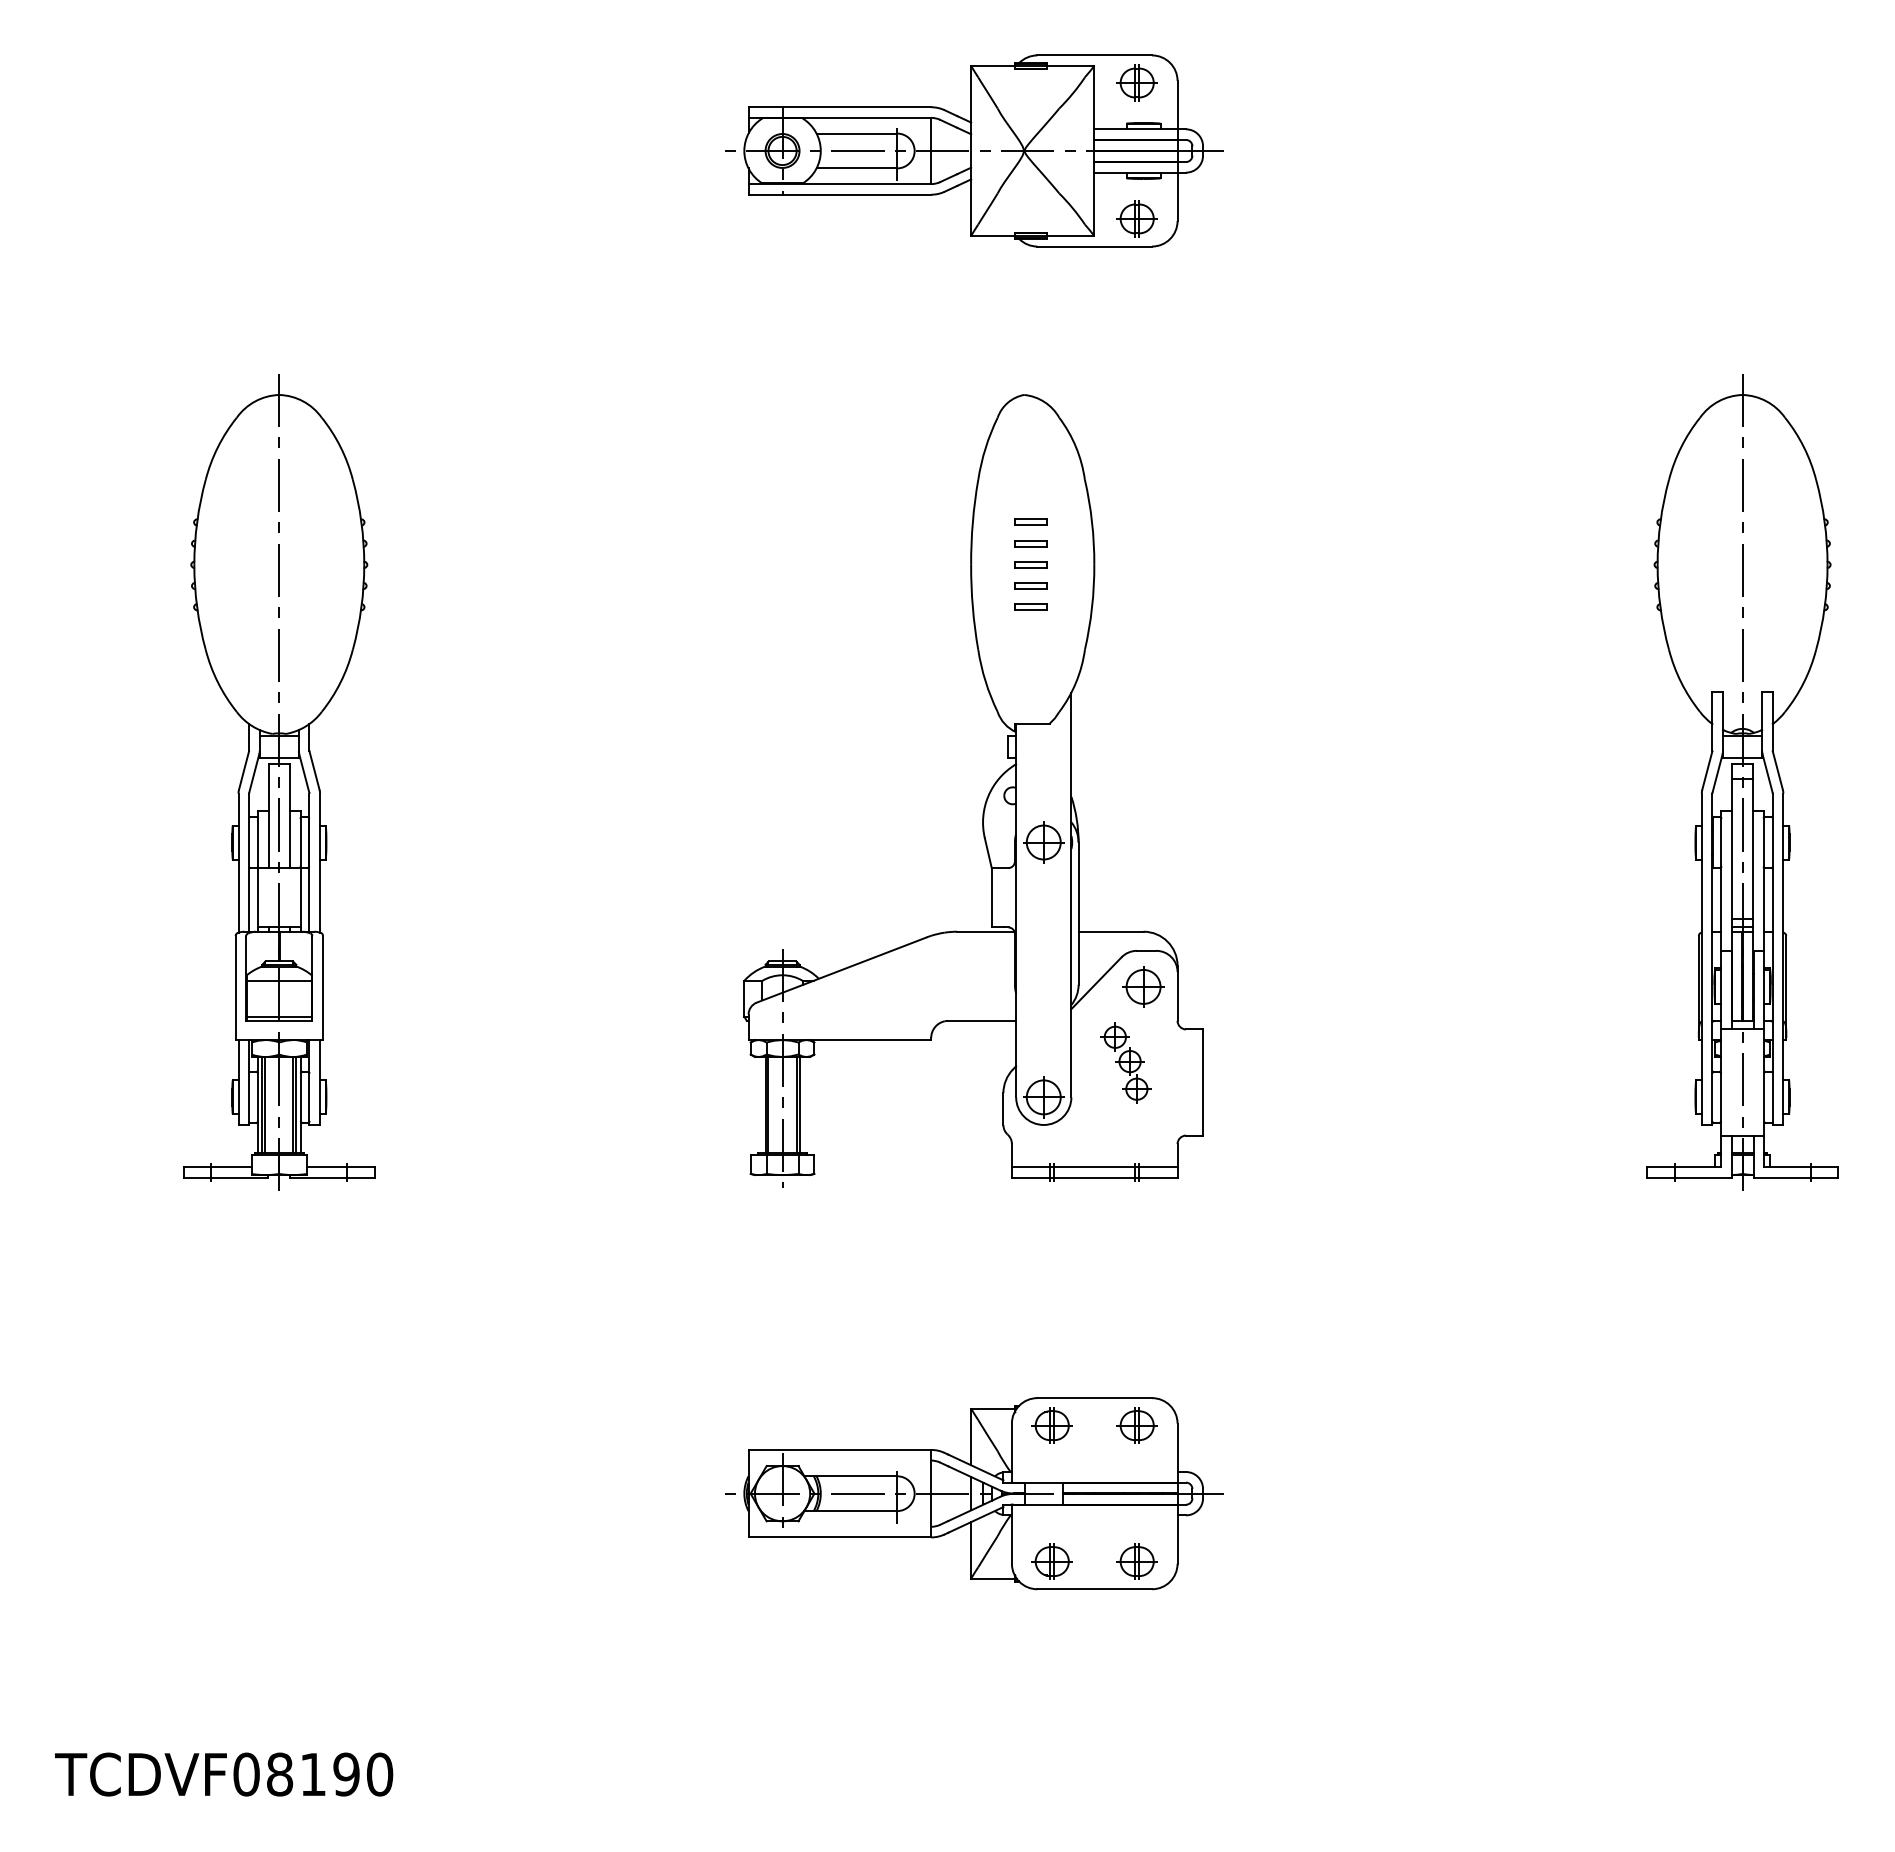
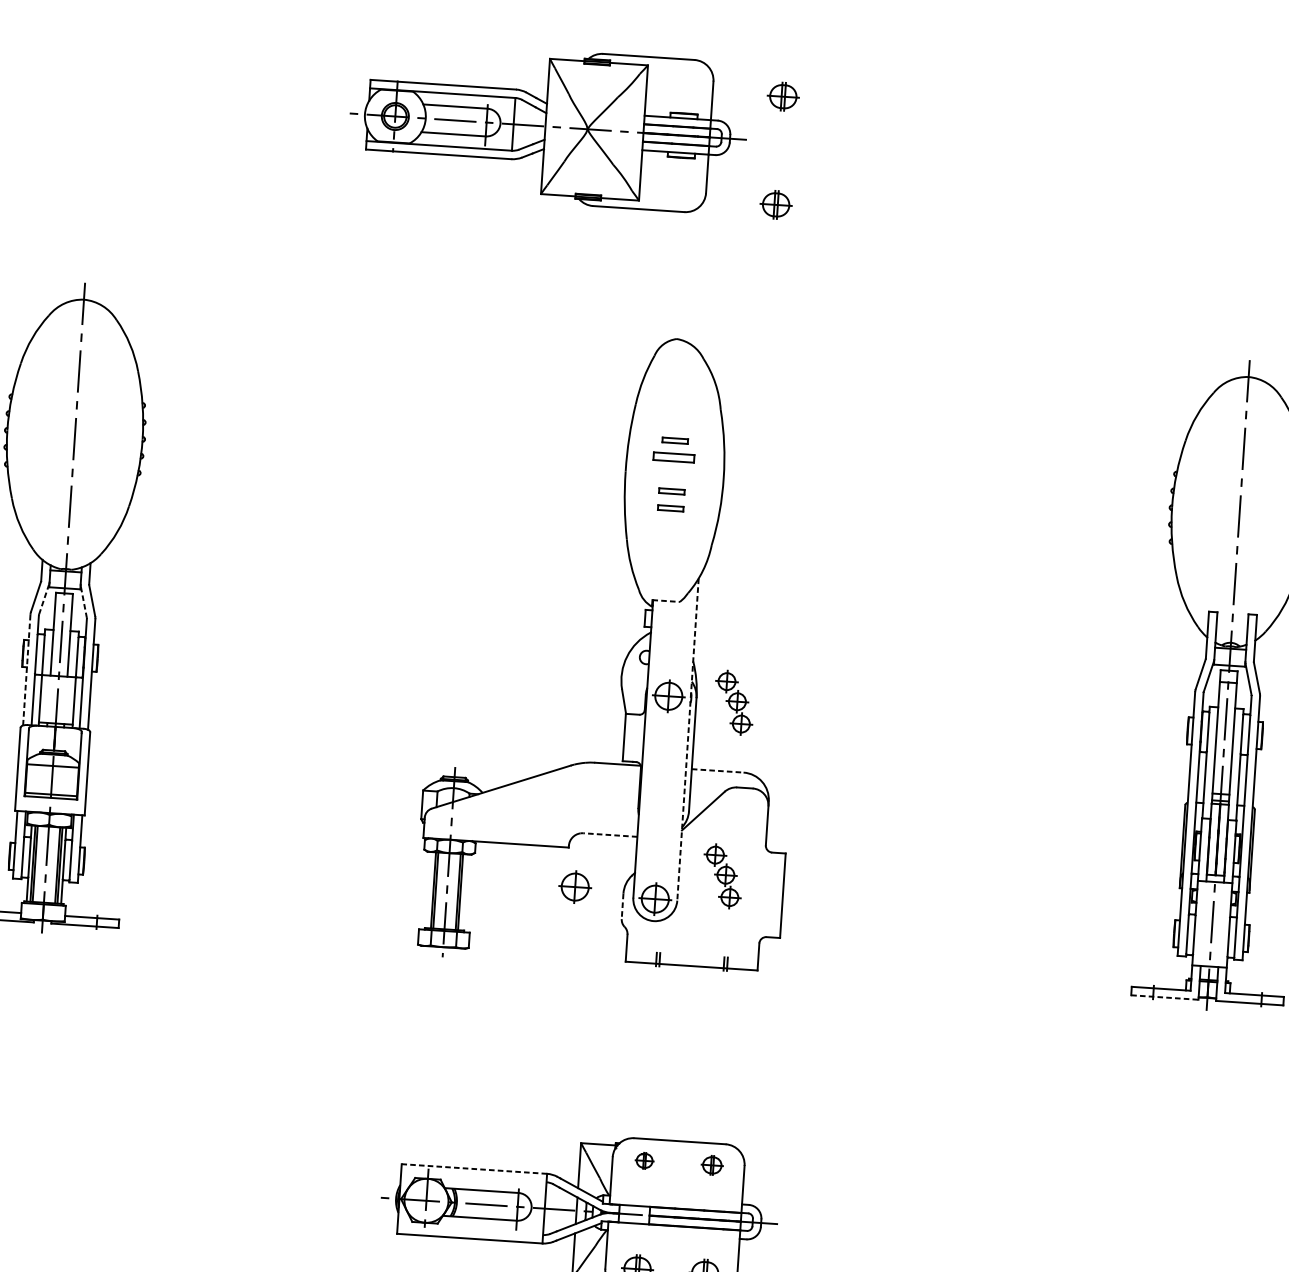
part: (974, 150) -> (548, 126), moved
part: (1030, 543) -> (674, 457), size x1.6
part: (1030, 564) -> (672, 474), removed
line: (1033, 723) -> (666, 601), solid -> dashed
line: (254, 773) -> (44, 599), solid -> dashed
line: (304, 773) -> (84, 602), solid -> dashed
part: (1125, 844) -> (733, 702), added
line: (238, 863) -> (26, 670), solid -> dashed
line: (1071, 895) -> (688, 739), solid -> dashed
line: (1111, 931) -> (718, 770), solid -> dashed
part: (1143, 986) -> (575, 886), moved
line: (982, 1020) -> (610, 834), solid -> dashed
line: (1003, 1109) -> (622, 906), solid -> dashed
line: (1094, 1167) -> (692, 957), removed
line: (1689, 1178) -> (1165, 997), solid -> dashed
part: (1051, 1425) -> (644, 1160), size x0.6
part: (1136, 1425) -> (711, 1165), size x0.7
line: (839, 1449) -> (474, 1168), solid -> dashed

